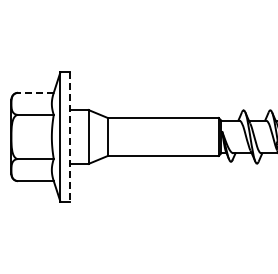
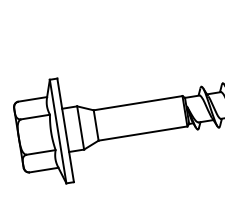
line: (35, 92) -> (32, 99), dashed -> solid
line: (69, 136) -> (65, 130), dashed -> solid

